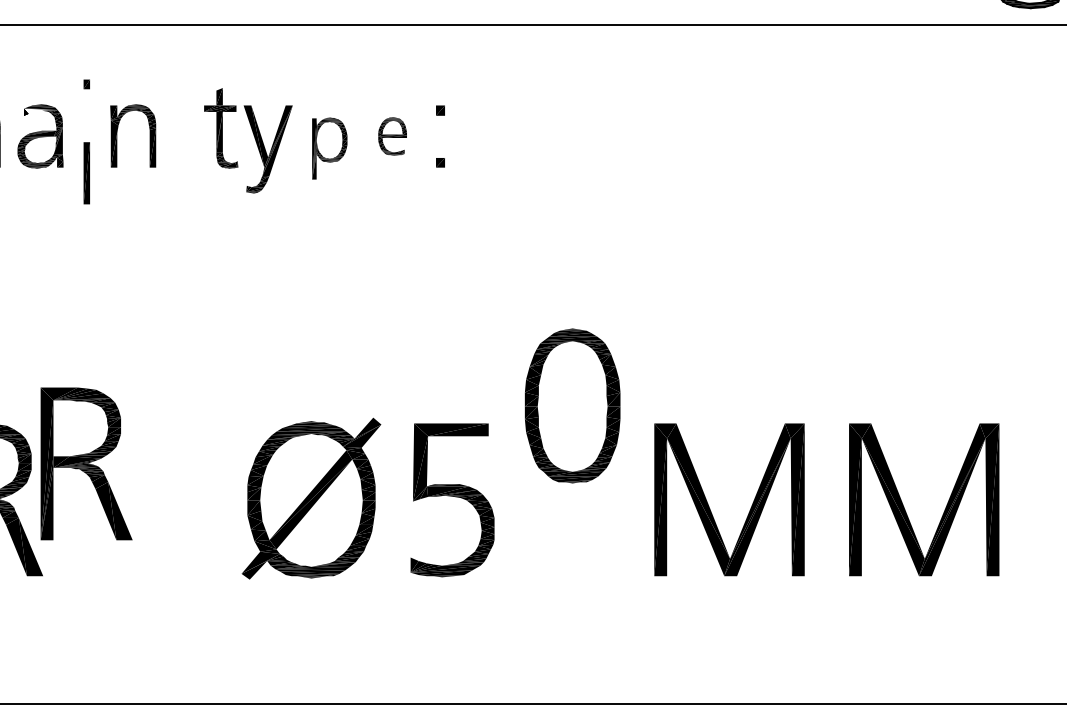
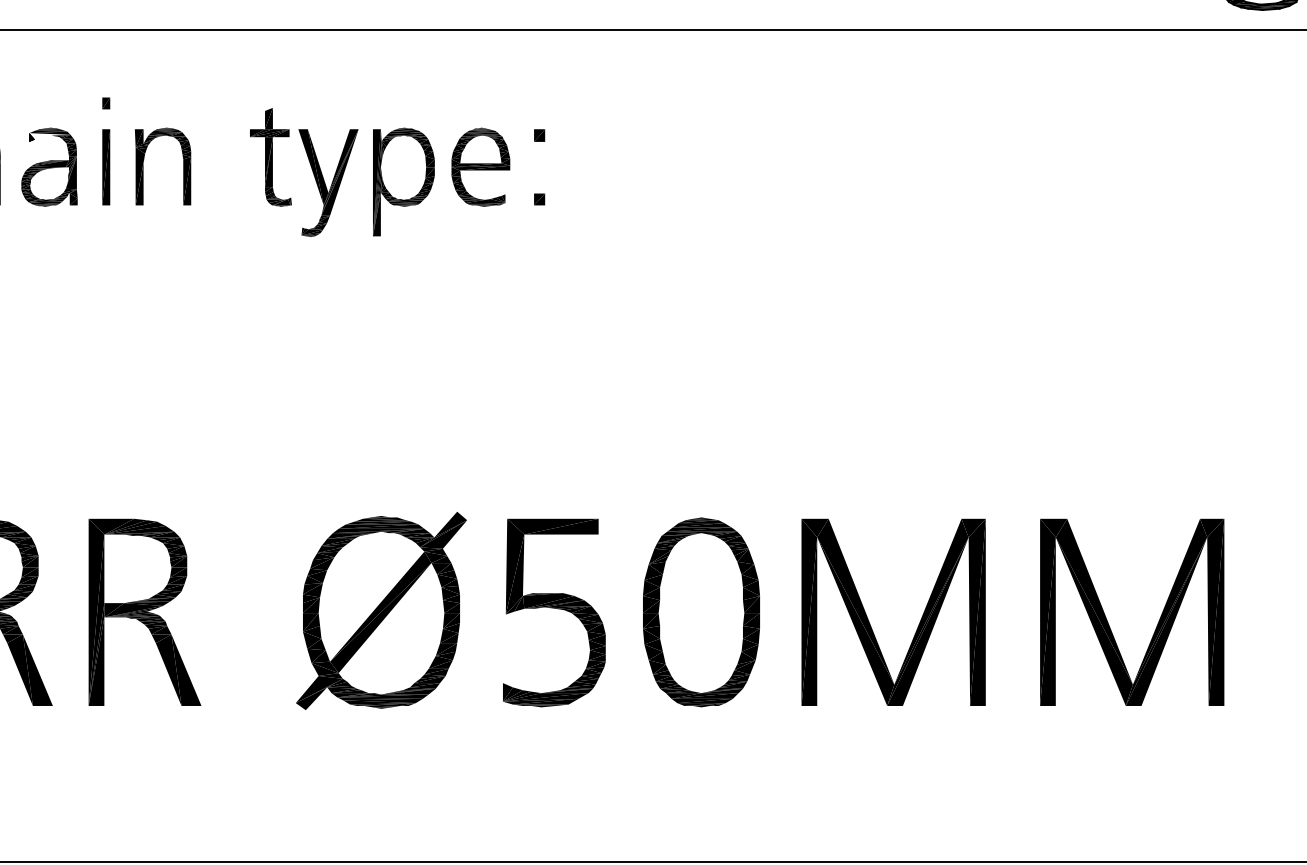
part: (392, 135) -> (480, 166), size x1.67
part: (329, 148) -> (403, 181), size x1.43
part: (87, 173) -> (106, 167), moved
part: (572, 406) -> (701, 612), moved
part: (86, 463) -> (144, 611), moved

